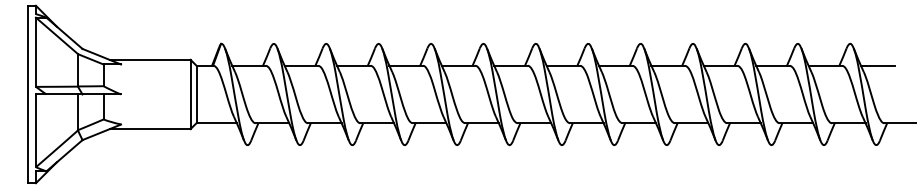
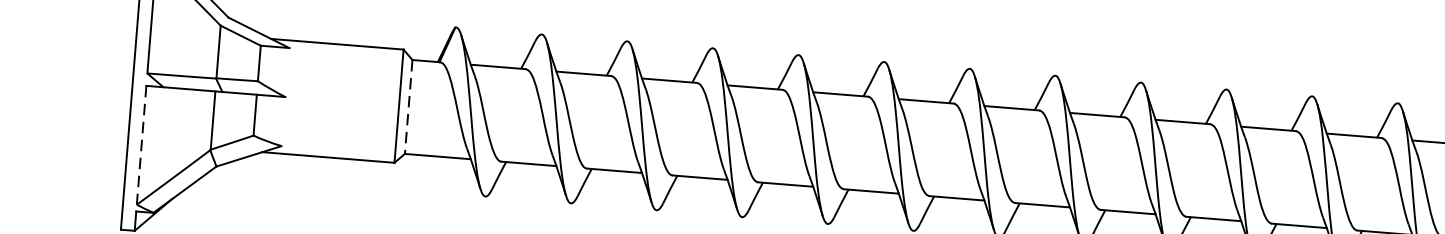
line: (196, 94) -> (408, 107), solid -> dashed
line: (35, 131) -> (140, 146), solid -> dashed

